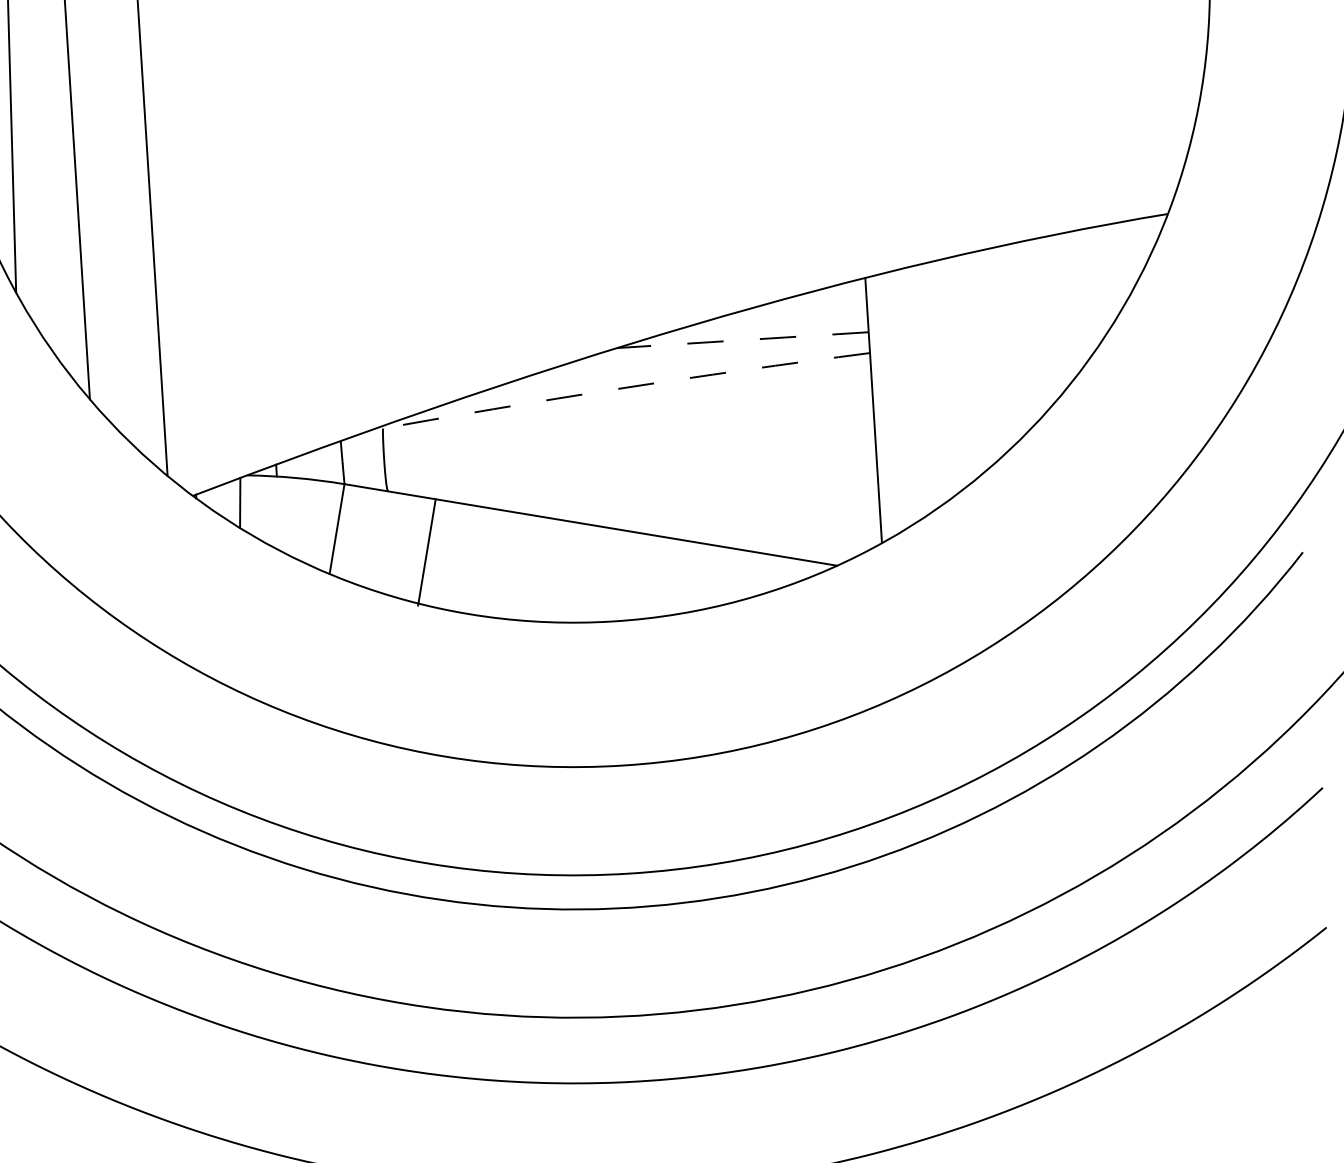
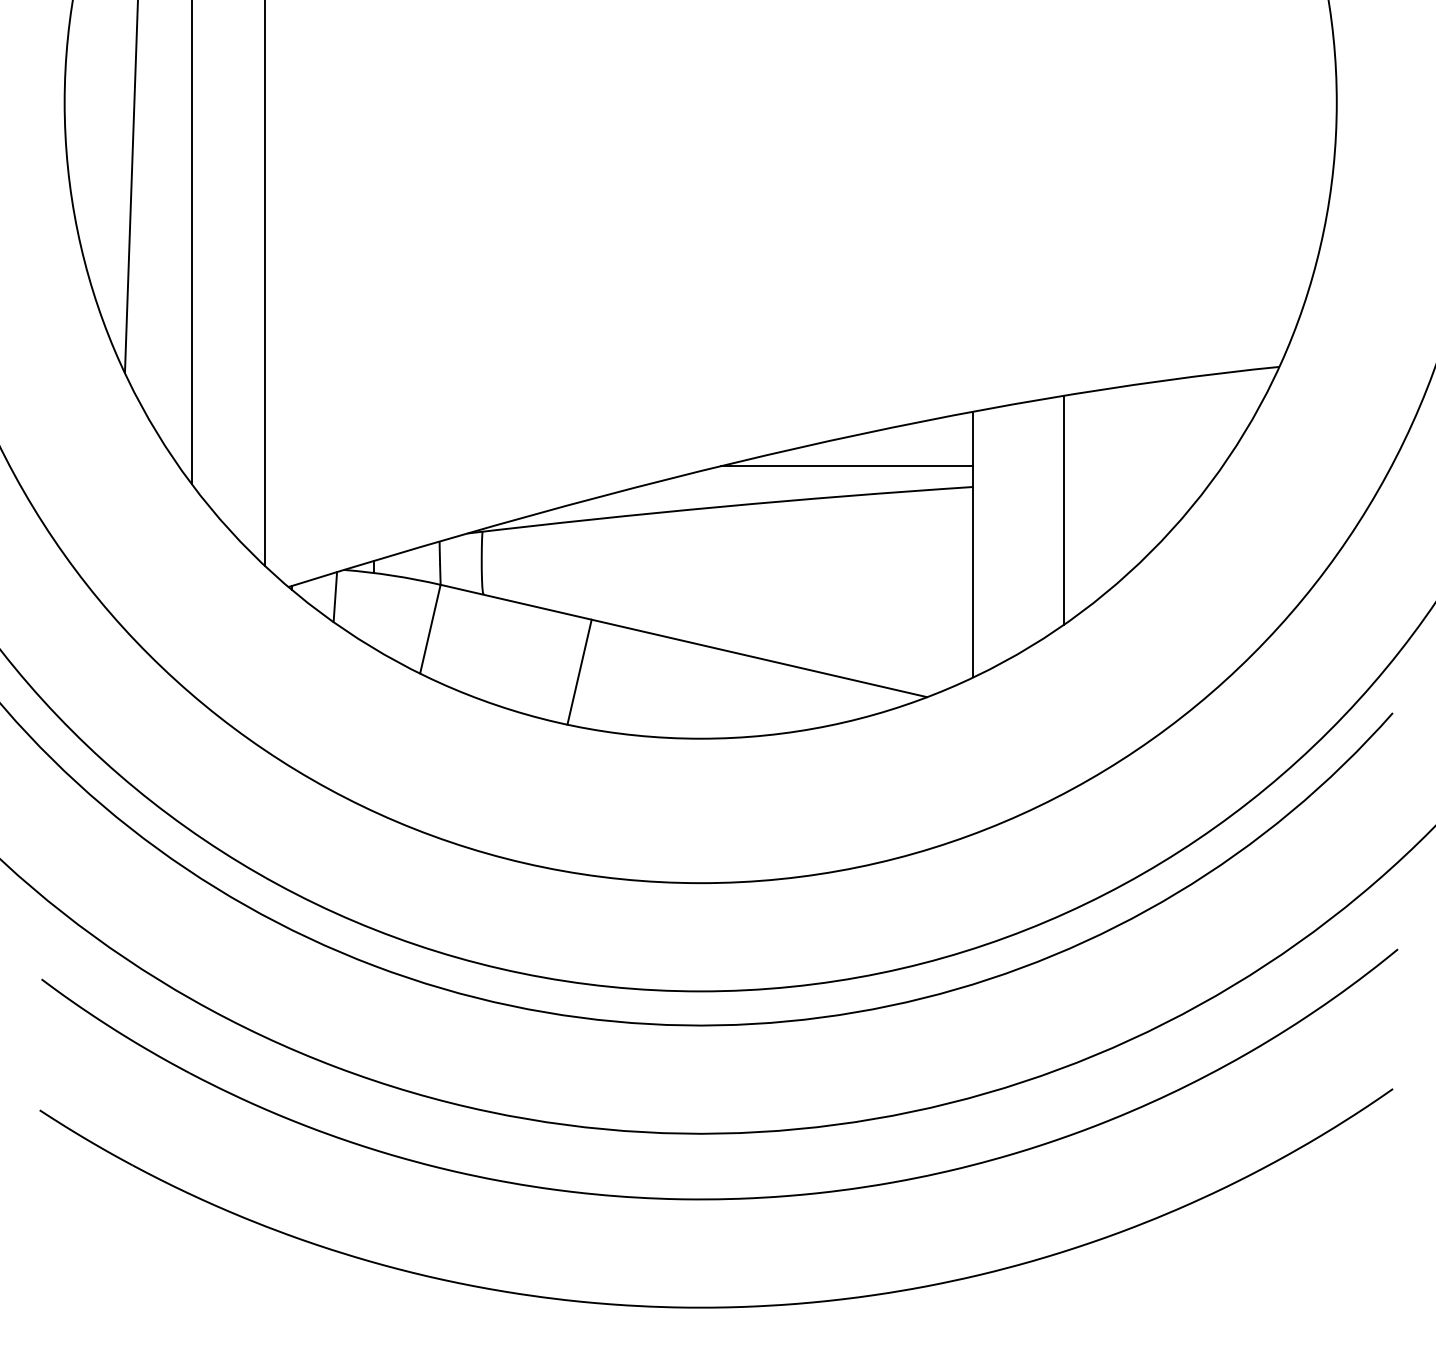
line: (742, 340) -> (846, 466), dashed -> solid
line: (962, 369) -> (1064, 509), added
arc: (618, 388) -> (720, 506), dashed -> solid
line: (426, 551) -> (579, 671), moved

